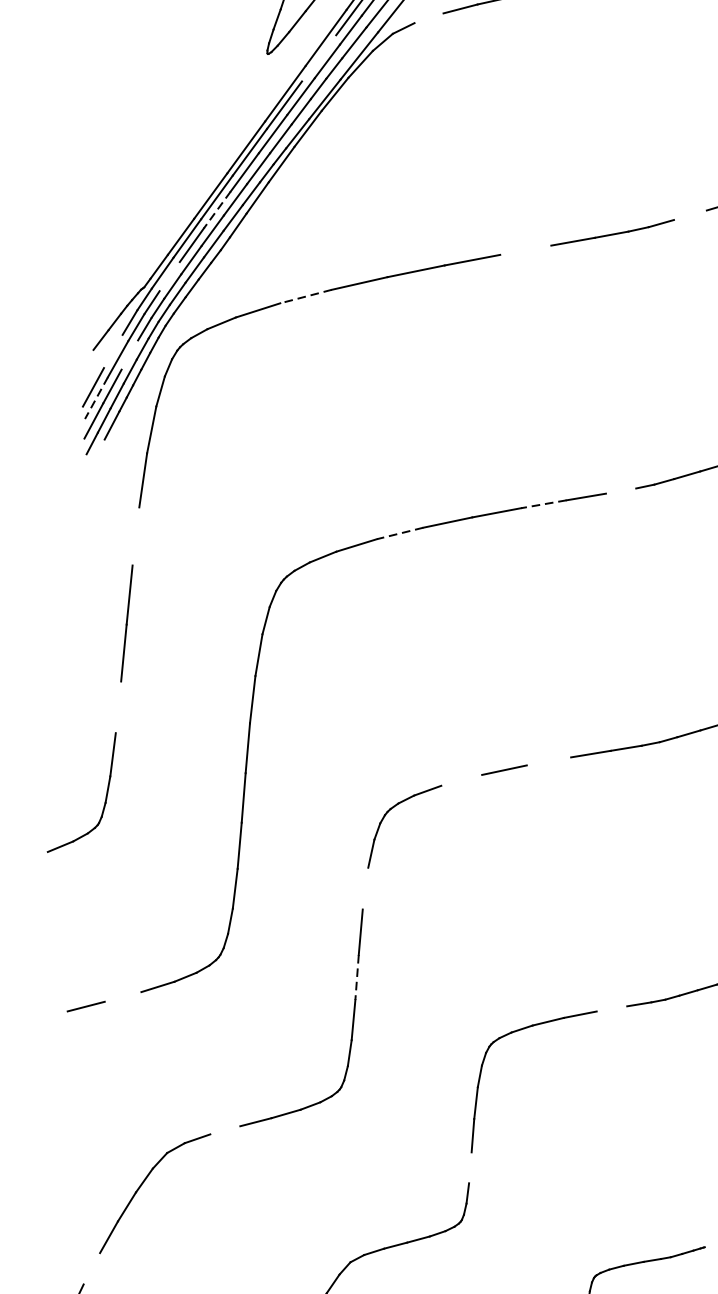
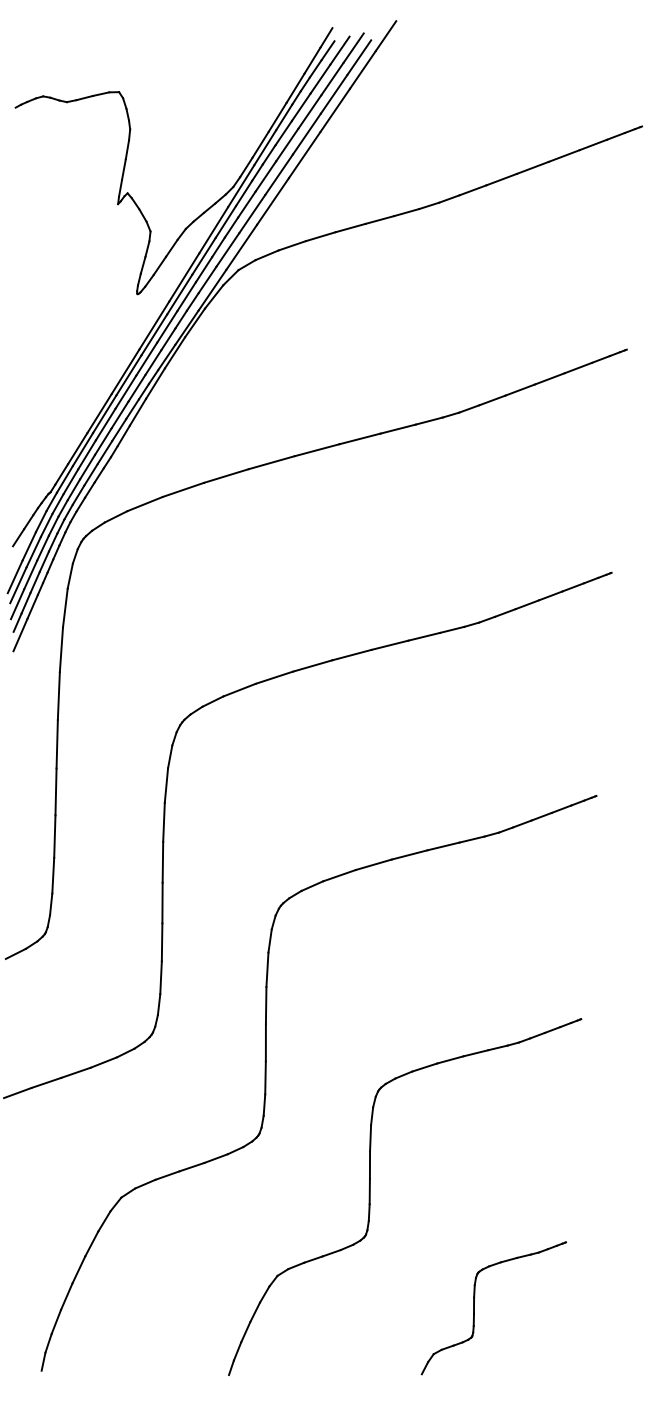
line: (428, 18) -> (266, 255), added
line: (318, 58) -> (179, 294), added
line: (217, 209) -> (105, 424), dashed -> solid
line: (690, 215) -> (492, 400), added
line: (525, 249) -> (359, 438), added
line: (169, 276) -> (70, 481), added
line: (306, 296) -> (183, 489), dashed -> solid
line: (112, 351) -> (28, 546), added
line: (129, 354) -> (42, 547), added
line: (96, 398) -> (18, 585), dashed -> solid
line: (94, 458) -> (20, 634), added
line: (621, 490) -> (452, 629), added
line: (544, 504) -> (390, 645), dashed -> solid
line: (400, 533) -> (274, 677), dashed -> solid
line: (135, 535) -> (58, 695), added
line: (118, 707) -> (54, 836), added
line: (548, 760) -> (409, 854), added
line: (461, 780) -> (339, 875), added
line: (365, 888) -> (267, 969), added
line: (356, 978) -> (265, 1043), dashed -> solid
line: (122, 996) -> (75, 1072), added
line: (611, 1009) -> (475, 1053), added
line: (50, 1015) -> (17, 1092), added
line: (225, 1130) -> (167, 1175), added
line: (469, 1167) -> (369, 1191), added
line: (91, 1268) -> (66, 1296), added

